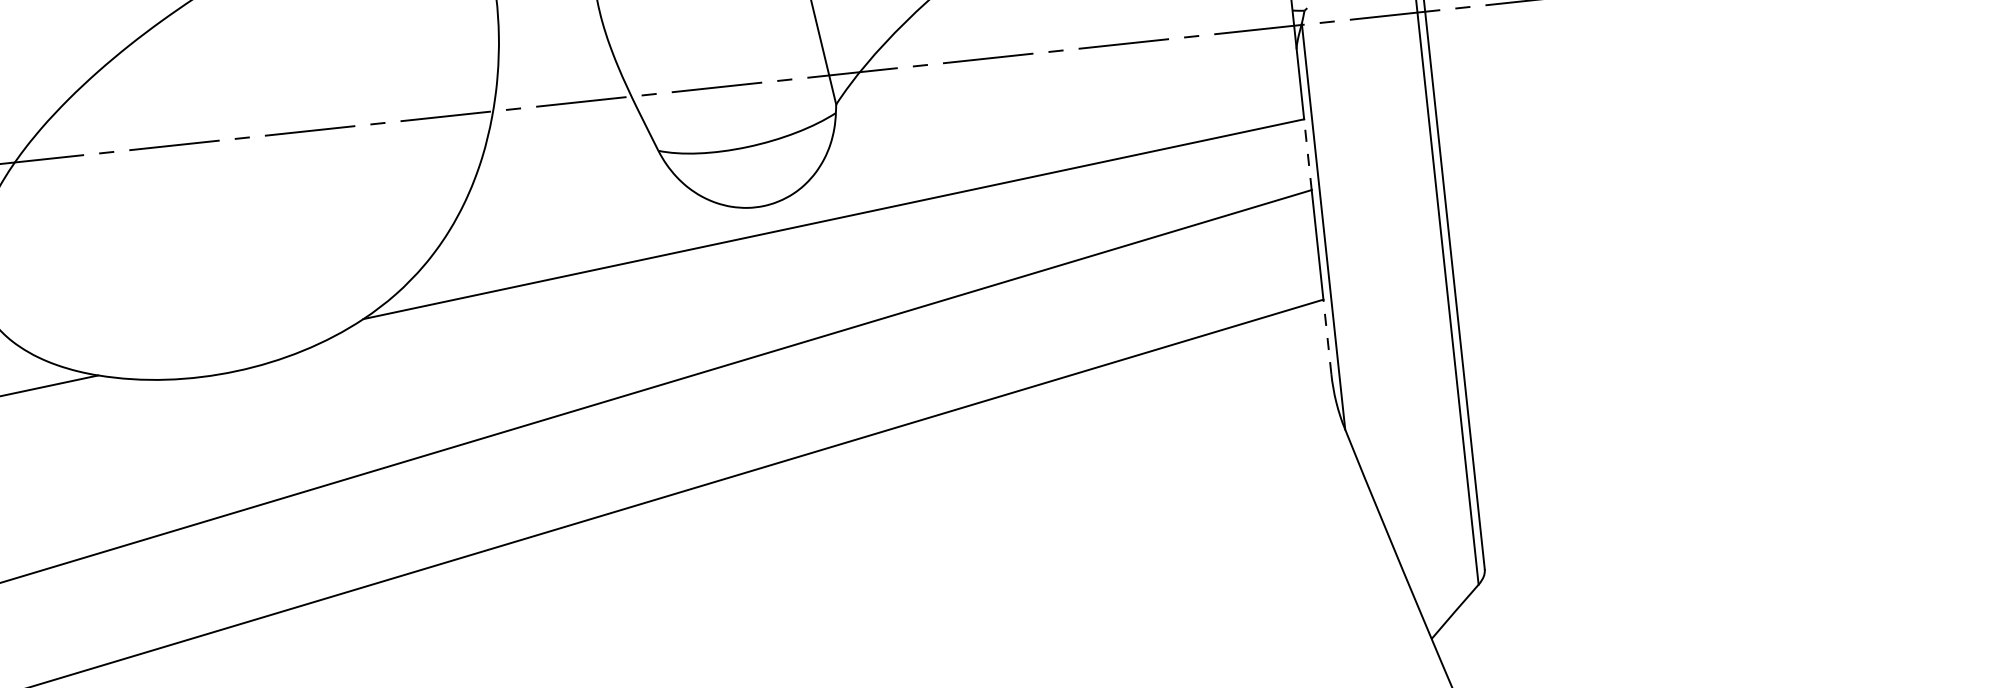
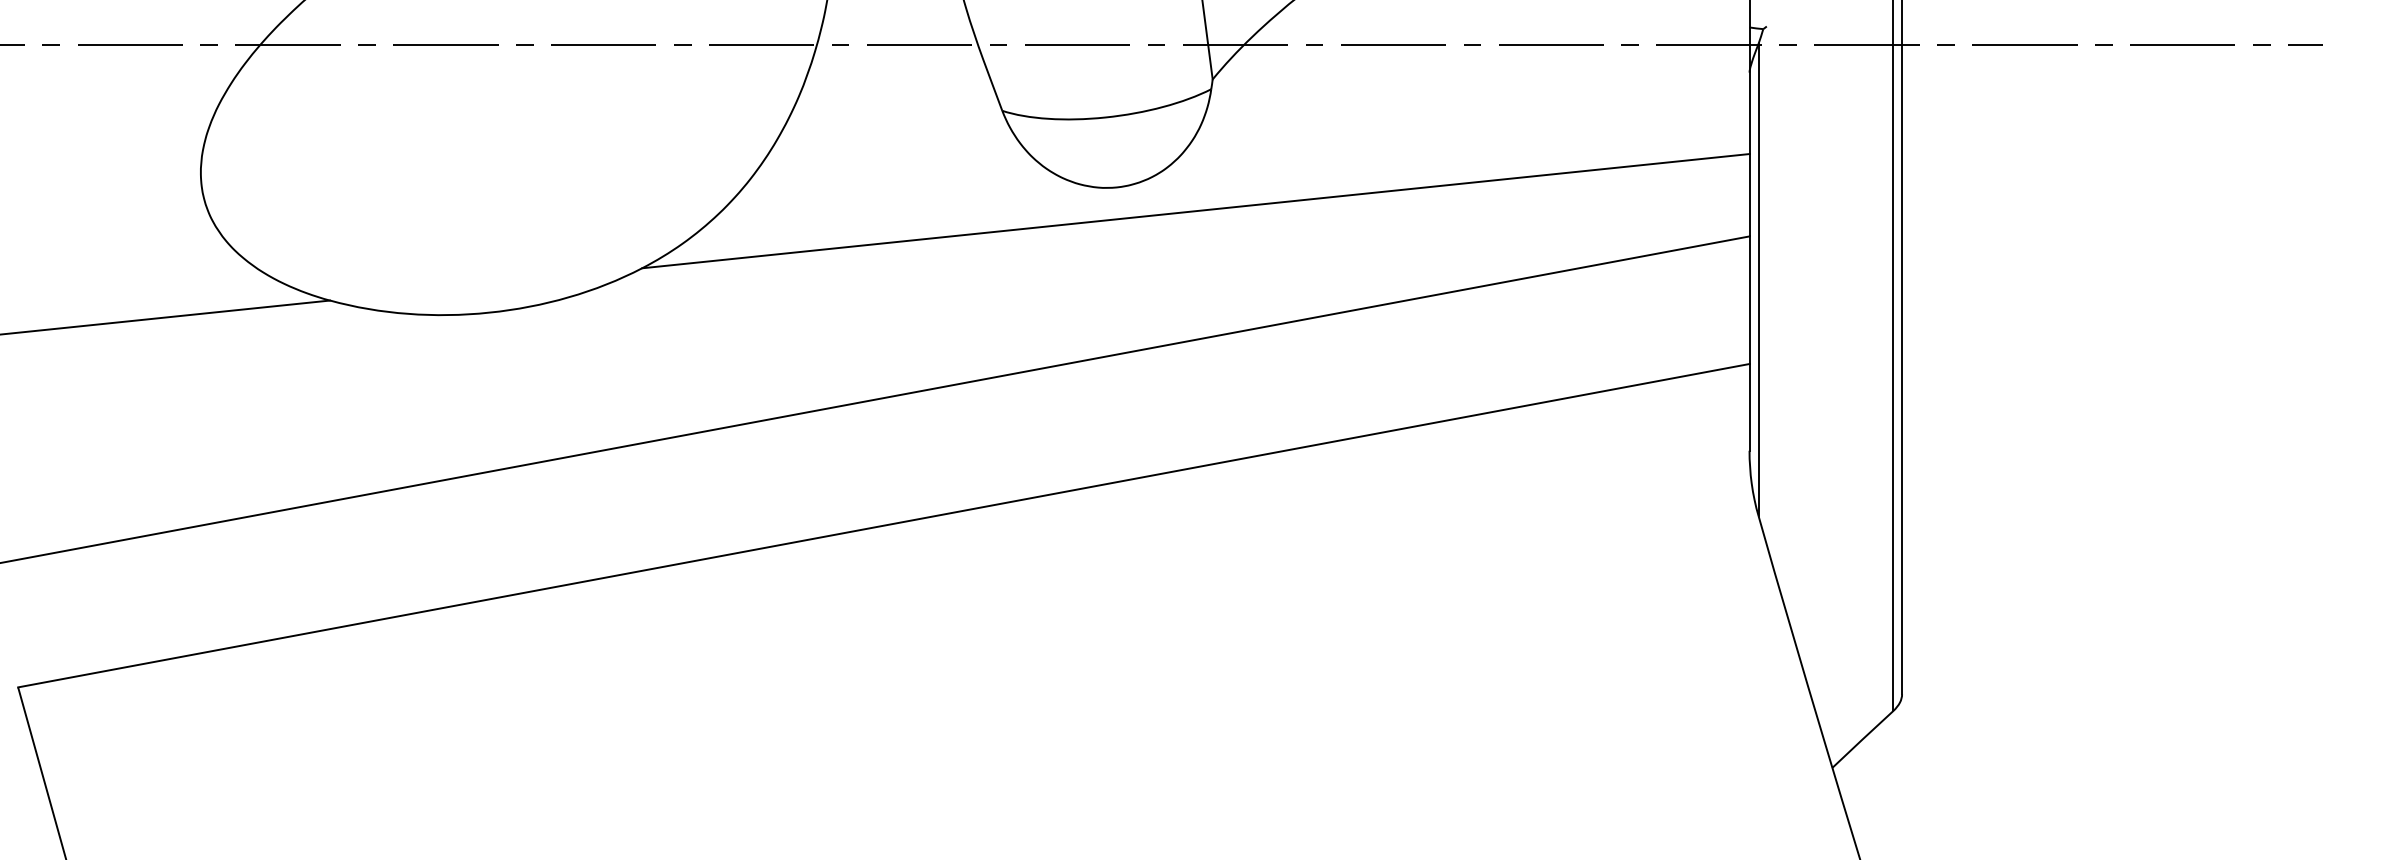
line: (1307, 154) -> (1749, 194), dashed -> solid
line: (1327, 336) -> (1749, 406), dashed -> solid

